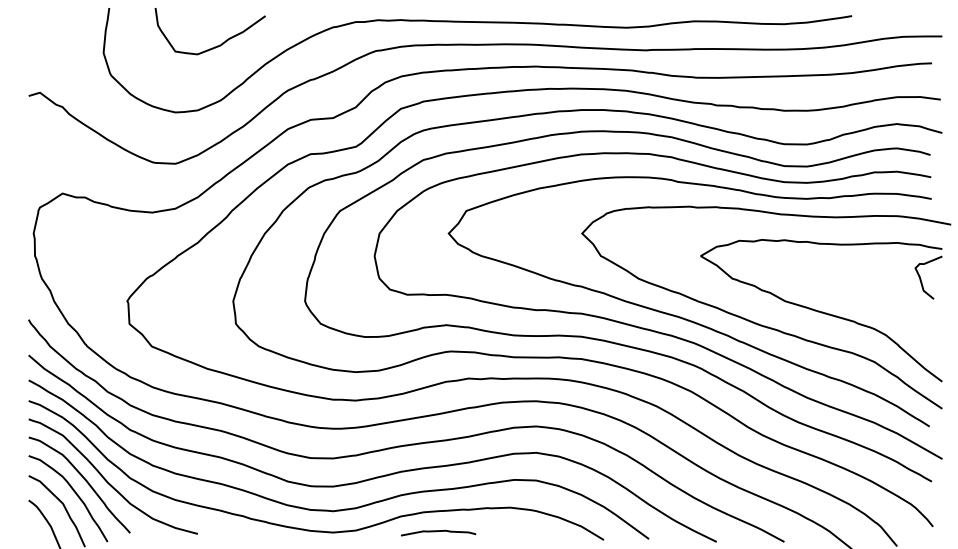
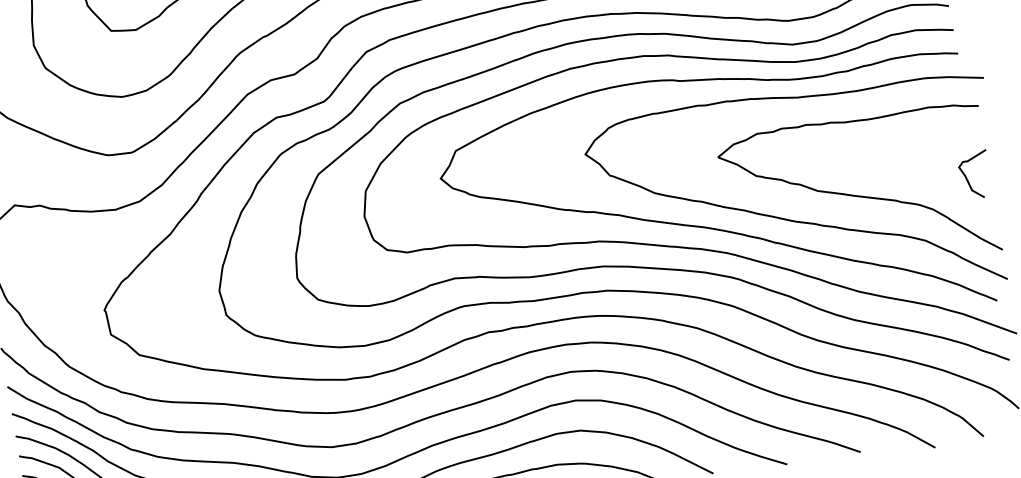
curve: (921, 278) -> (967, 177), moved

